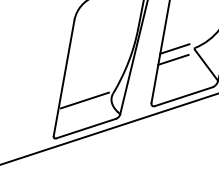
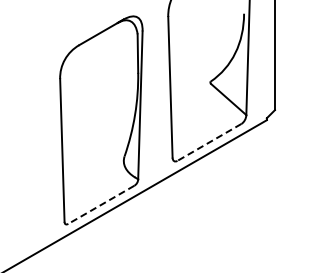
line: (174, 48) -> (186, 87), removed
line: (173, 59) -> (187, 100), removed
line: (183, 96) -> (209, 142), solid -> dashed
line: (84, 100) -> (92, 171), removed
line: (85, 128) -> (100, 205), solid -> dashed

